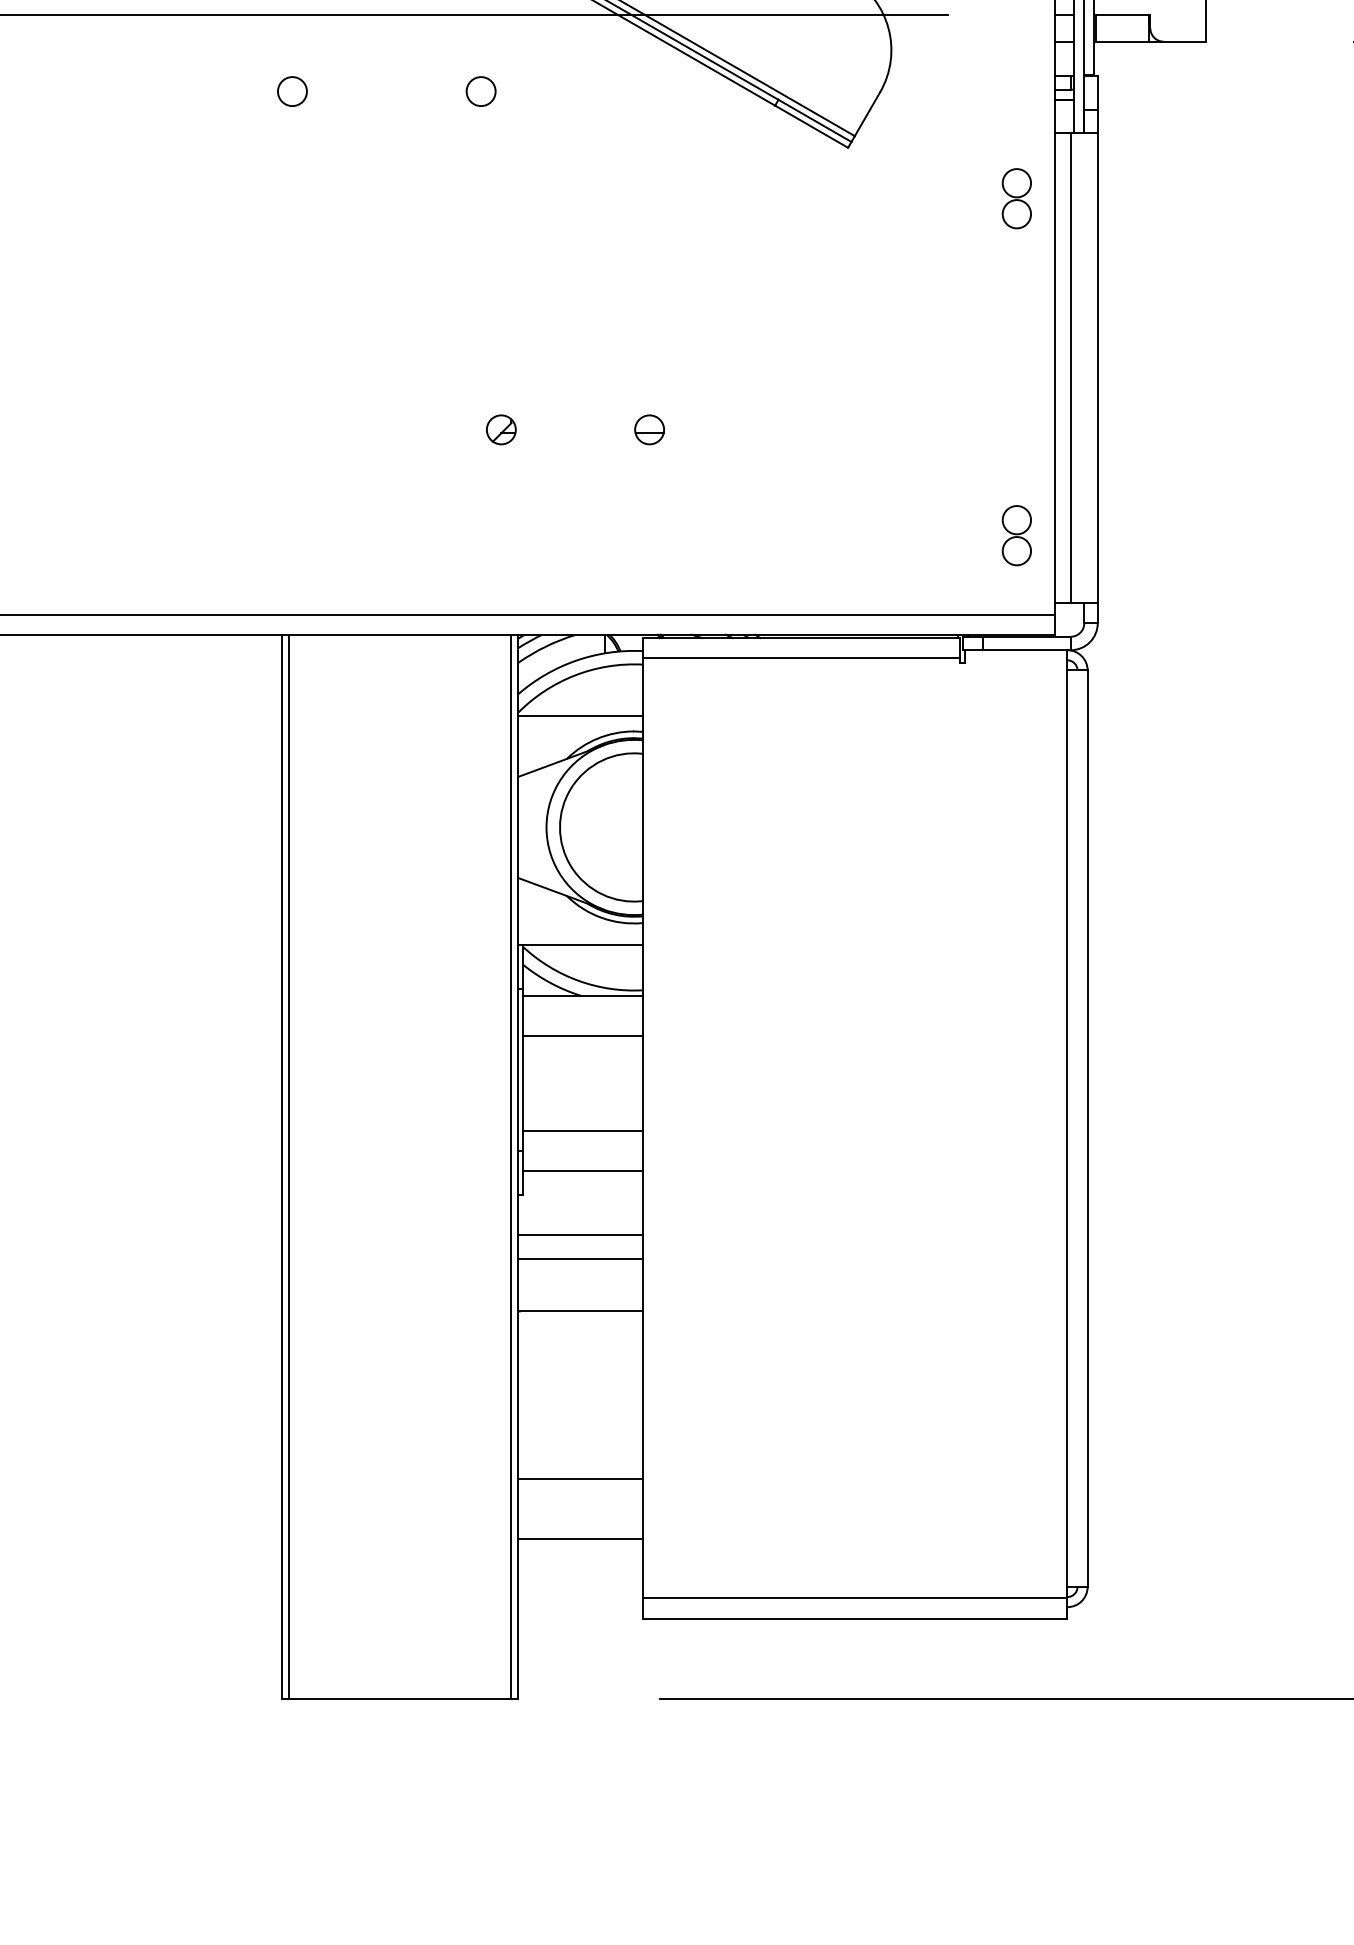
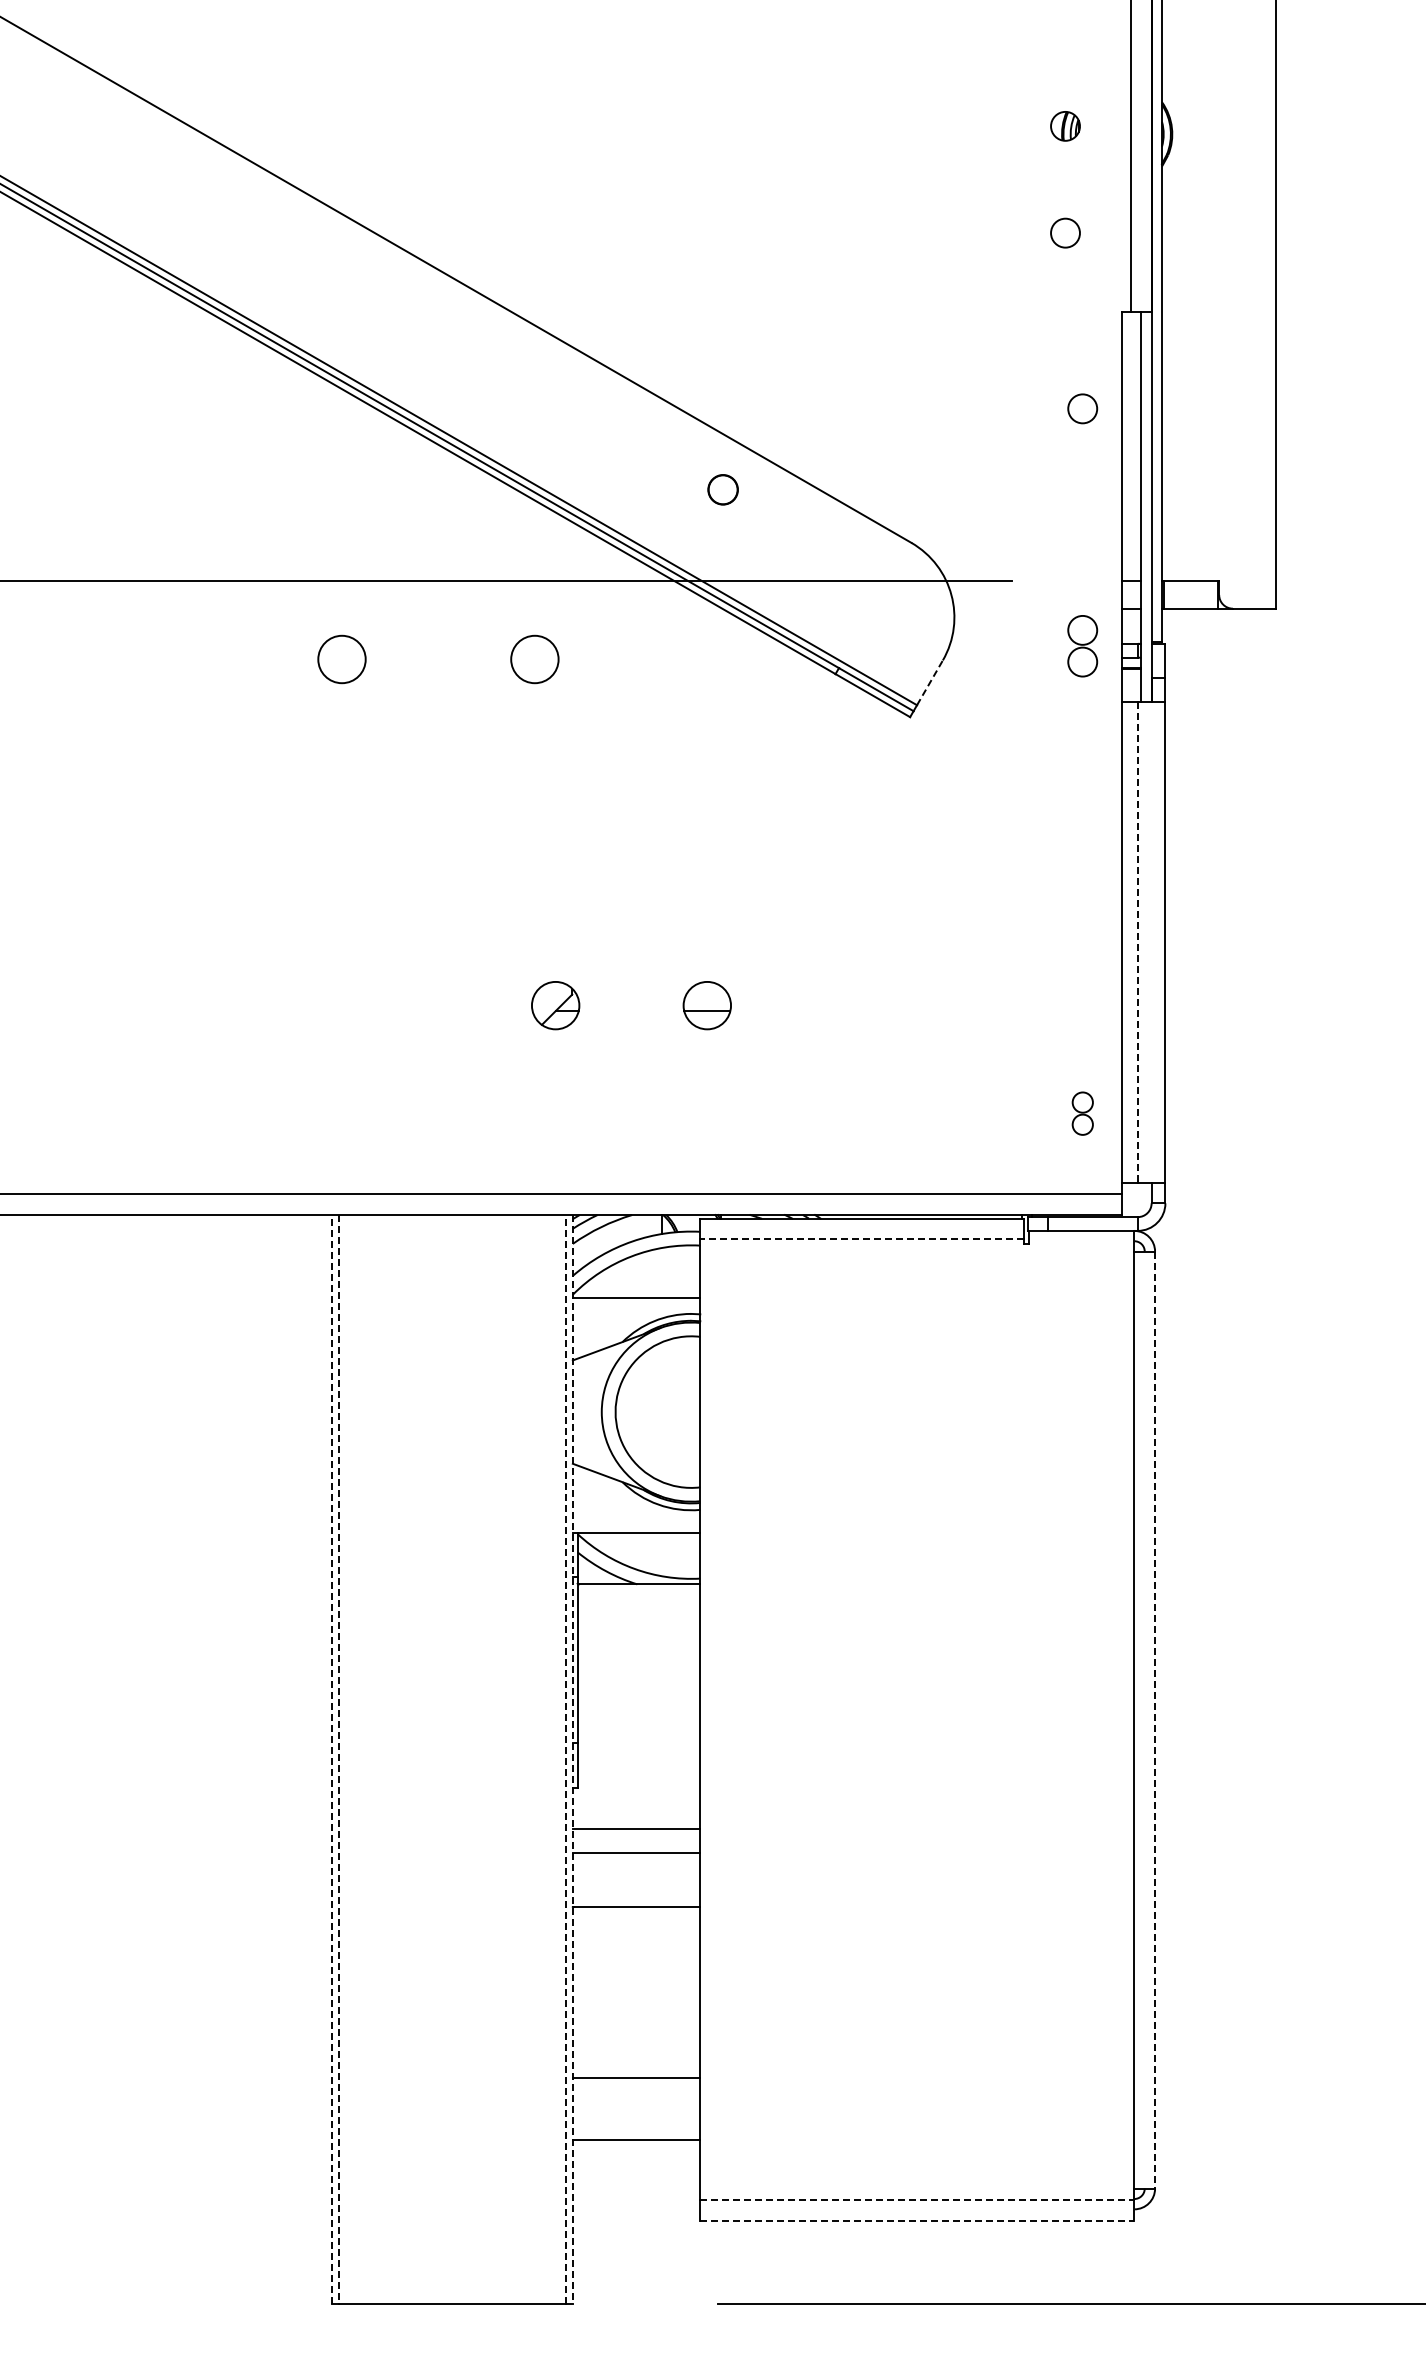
circle: (291, 91) -> (341, 659), size x1.6
circle: (480, 91) -> (534, 659), size x1.6
line: (867, 113) -> (929, 682), solid -> dashed
part: (1016, 198) -> (1082, 646), moved
line: (1070, 369) -> (1137, 943), solid -> dashed
part: (501, 429) -> (555, 1005), size x1.6
part: (648, 429) -> (706, 1005), size x1.6
part: (1016, 535) -> (1082, 1113), size x0.7
line: (801, 658) -> (862, 1239), solid -> dashed
line: (582, 1036) -> (638, 1625), removed
line: (1088, 1129) -> (1155, 1720), solid -> dashed
line: (582, 1131) -> (638, 1722), removed
line: (282, 1166) -> (331, 1758), solid -> dashed
line: (511, 1166) -> (565, 1758), solid -> dashed
line: (289, 1167) -> (338, 1759), solid -> dashed
line: (517, 1167) -> (572, 1759), solid -> dashed
line: (582, 1171) -> (638, 1763), removed
line: (855, 1598) -> (917, 2200), solid -> dashed
line: (855, 1619) -> (917, 2221), solid -> dashed

